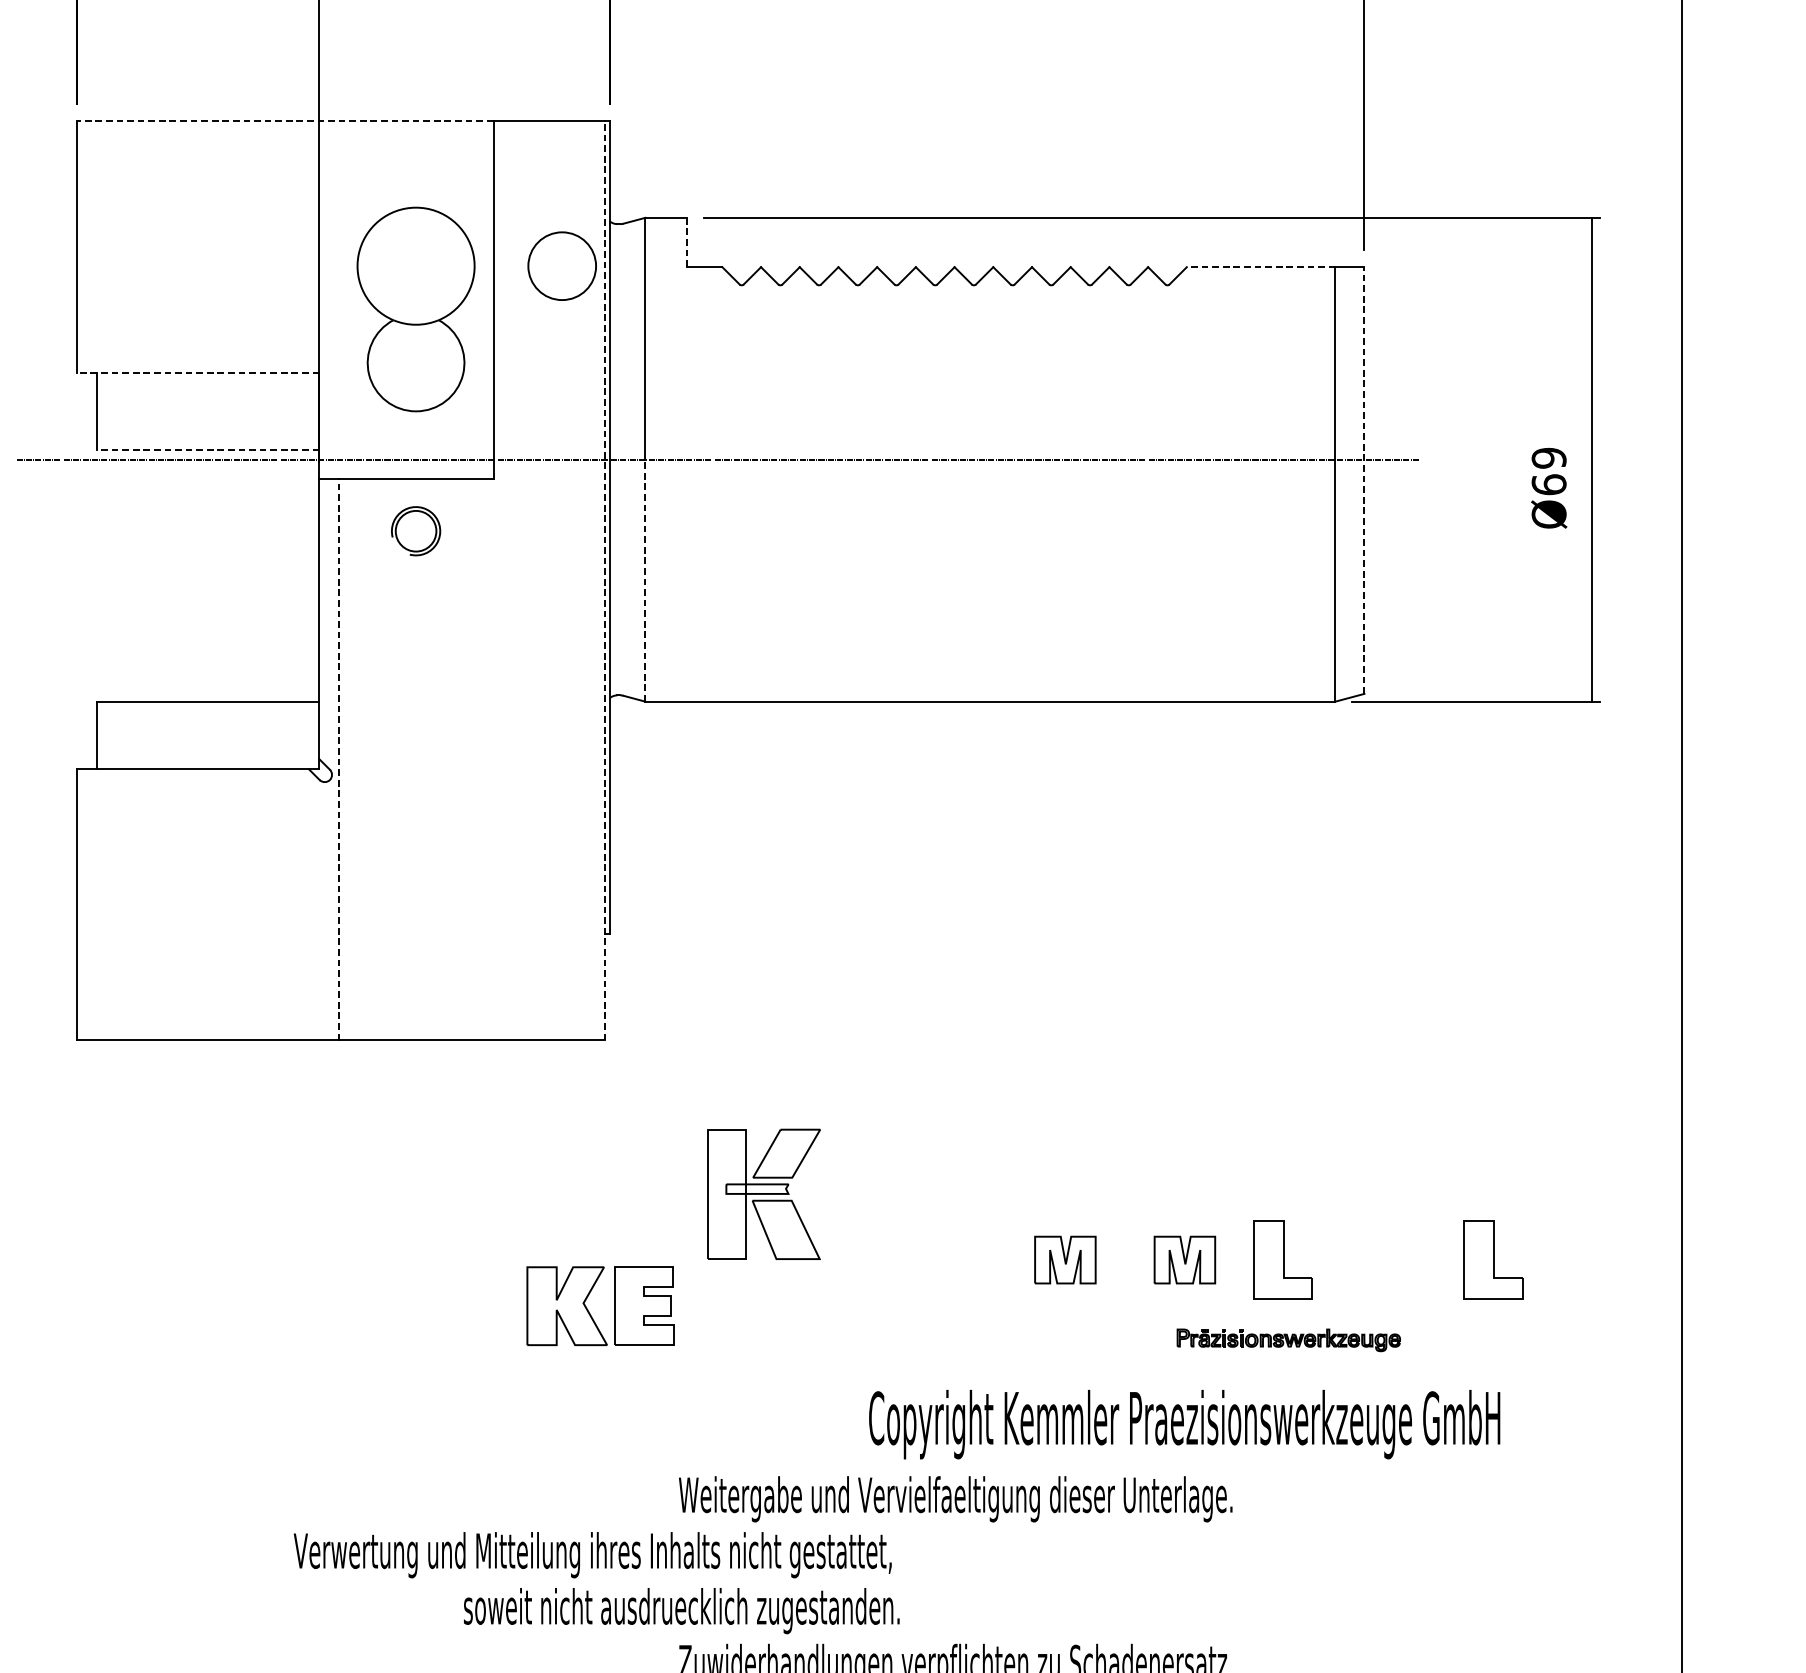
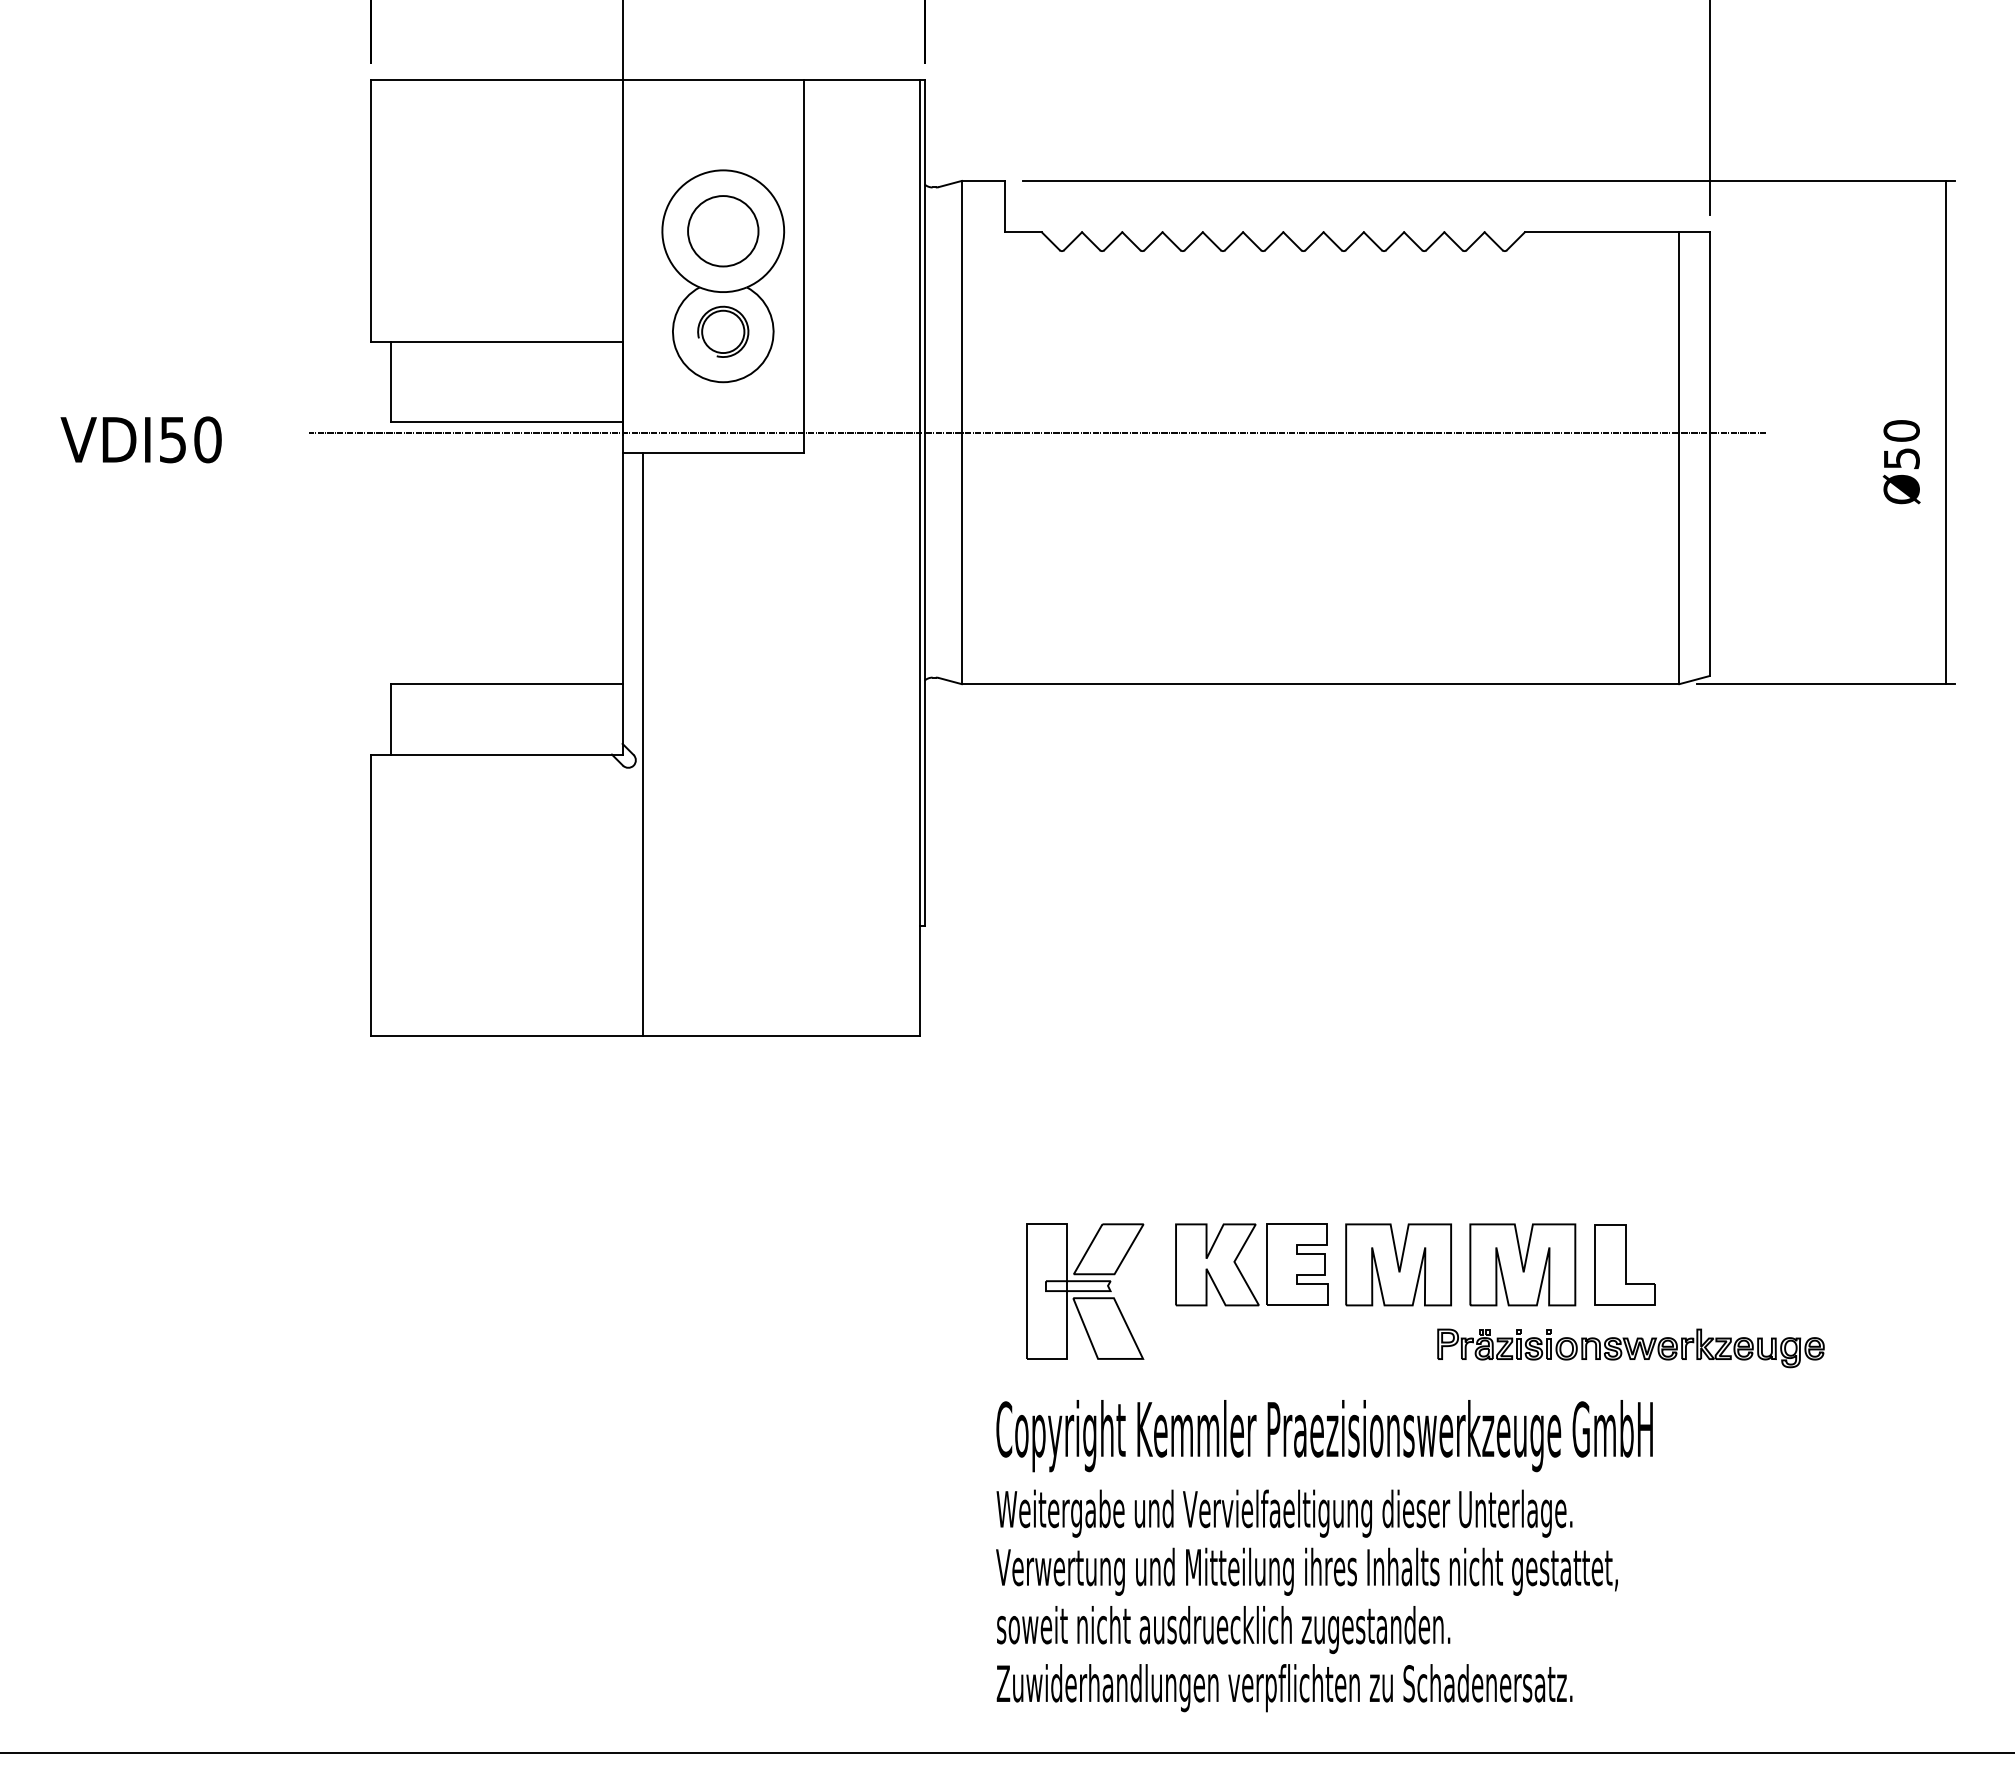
line: (284, 121) -> (586, 80), dashed -> solid
line: (687, 242) -> (1005, 206), dashed -> solid
circle: (562, 266) -> (723, 231), moved
line: (1260, 267) -> (1601, 232), dashed -> solid
line: (198, 372) -> (496, 341), dashed -> solid
line: (207, 450) -> (506, 422), dashed -> solid
text: (1548, 471) -> (1901, 444), Ø69 -> Ø50
line: (1364, 480) -> (1709, 454), dashed -> solid
part: (416, 530) -> (723, 331), moved
line: (604, 579) -> (919, 557), dashed -> solid
line: (645, 580) -> (961, 558), dashed -> solid
line: (338, 759) -> (642, 744), dashed -> solid
part: (764, 1194) -> (1085, 1291), moved
part: (1065, 1259) -> (1398, 1264), size x1.67
part: (1184, 1259) -> (1522, 1264), size x1.67
part: (1493, 1259) -> (1843, 1264), removed
part: (589, 1311) -> (1240, 1270), moved
part: (1288, 1340) -> (1630, 1348), size x1.67
text: (1184, 1425) -> (1324, 1436), moved
text: (592, 1554) -> (1306, 1571), moved
text: (681, 1610) -> (1223, 1629), moved

